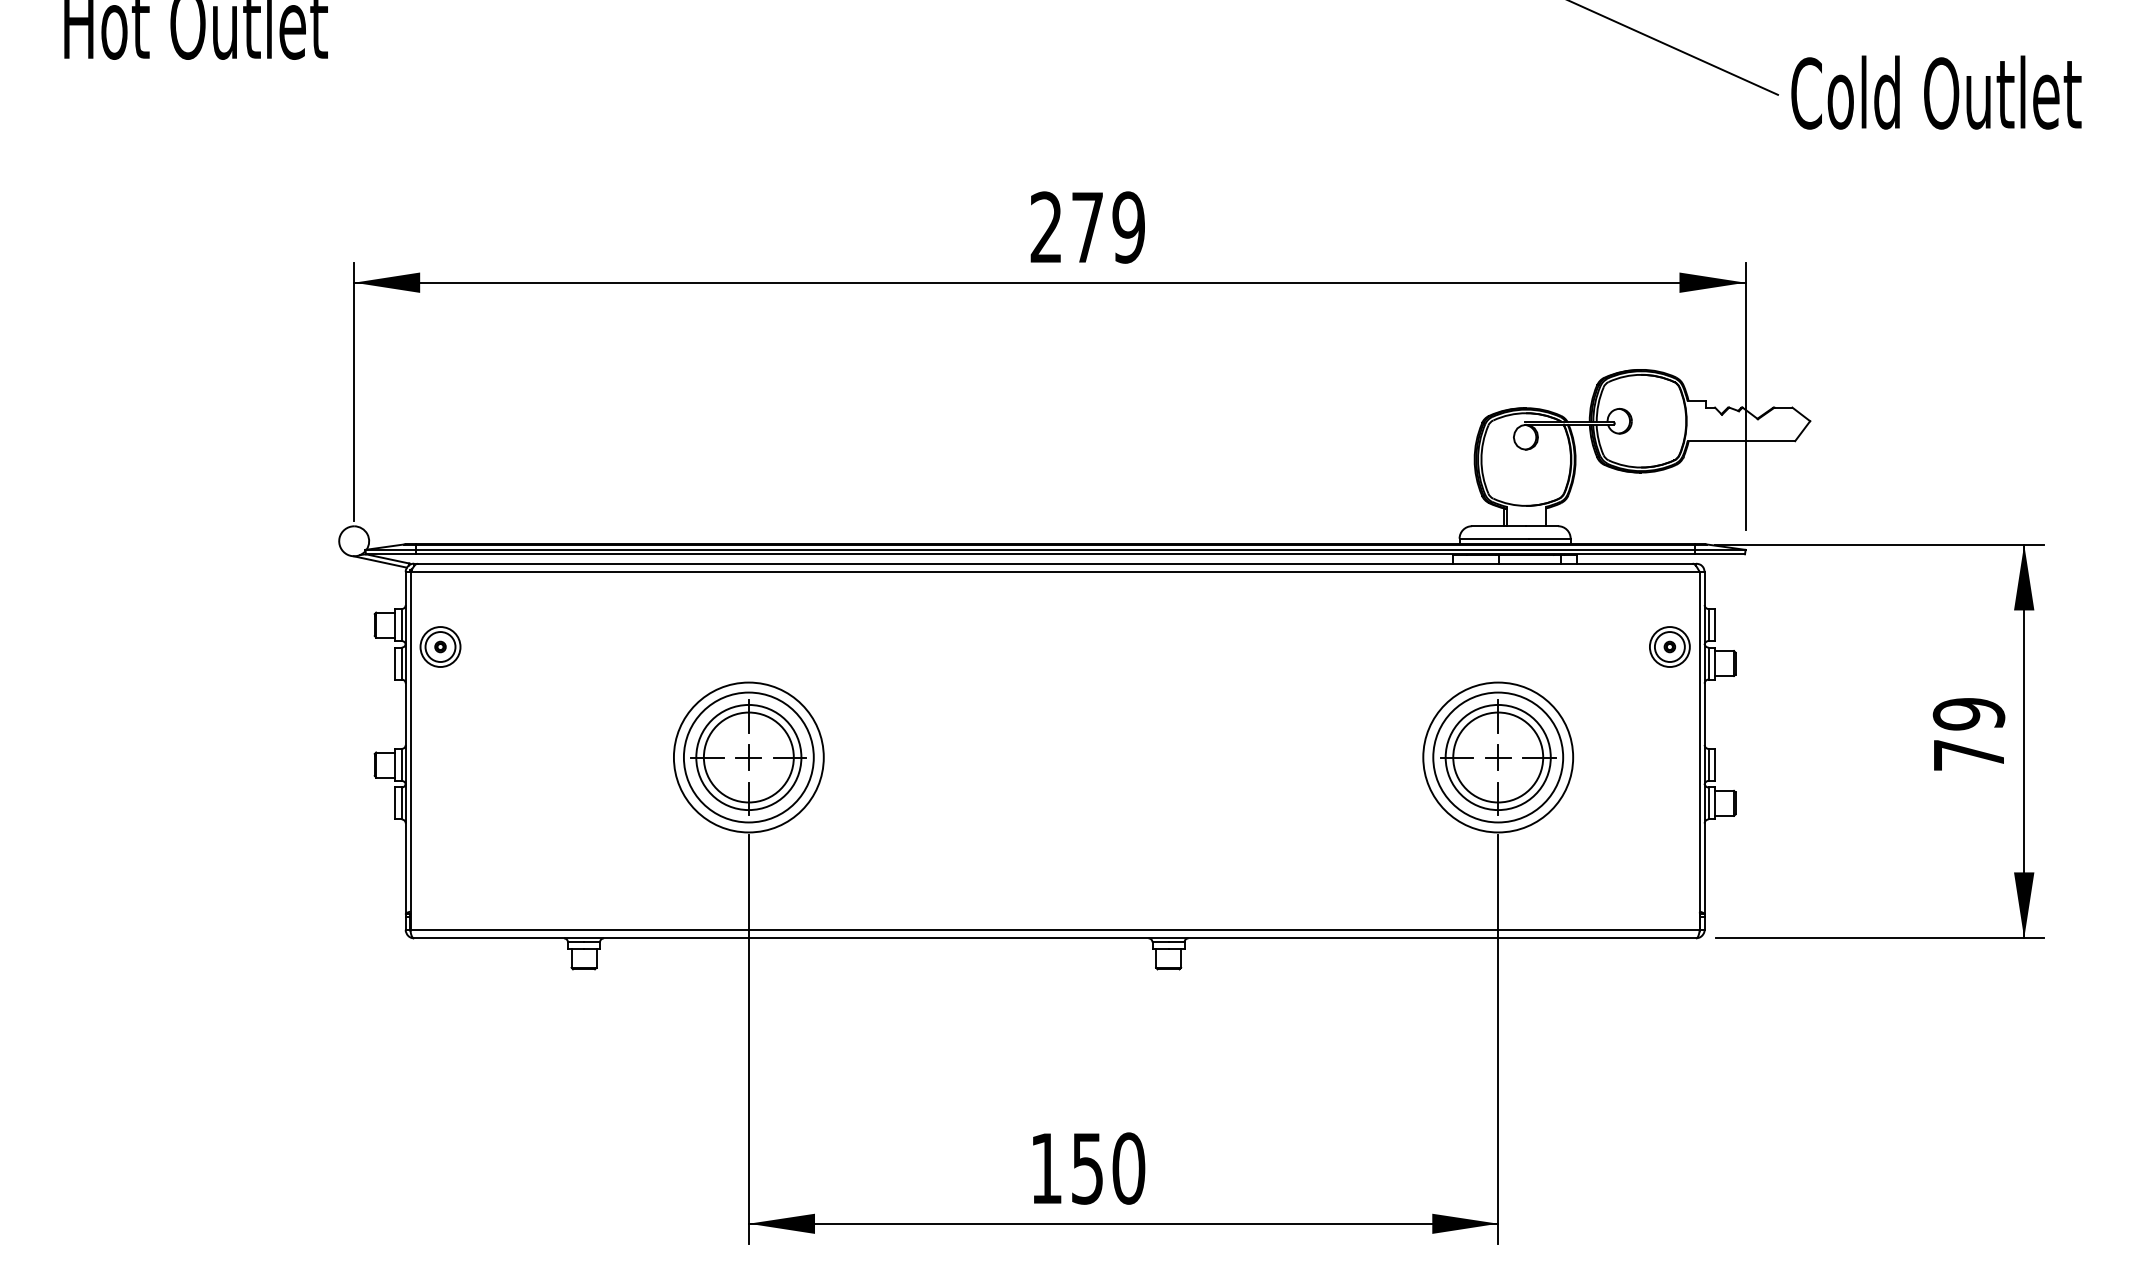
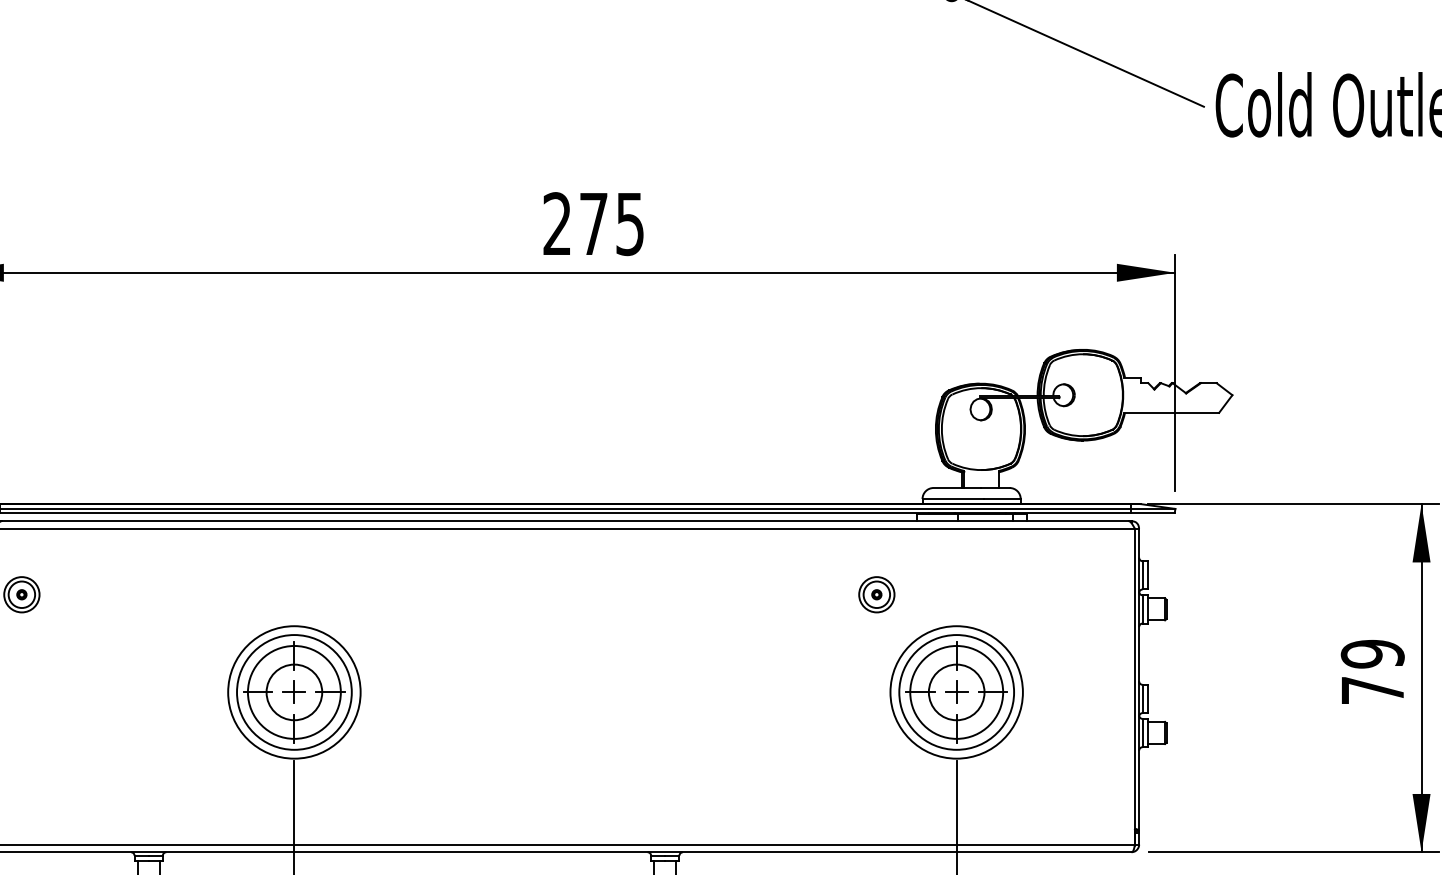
text: (1128, 227) -> (629, 224), 279 -> 275
part: (1669, 646) -> (876, 594), moved
circle: (748, 757) -> (294, 692), size x0.7
circle: (1498, 757) -> (956, 692), size x0.7

